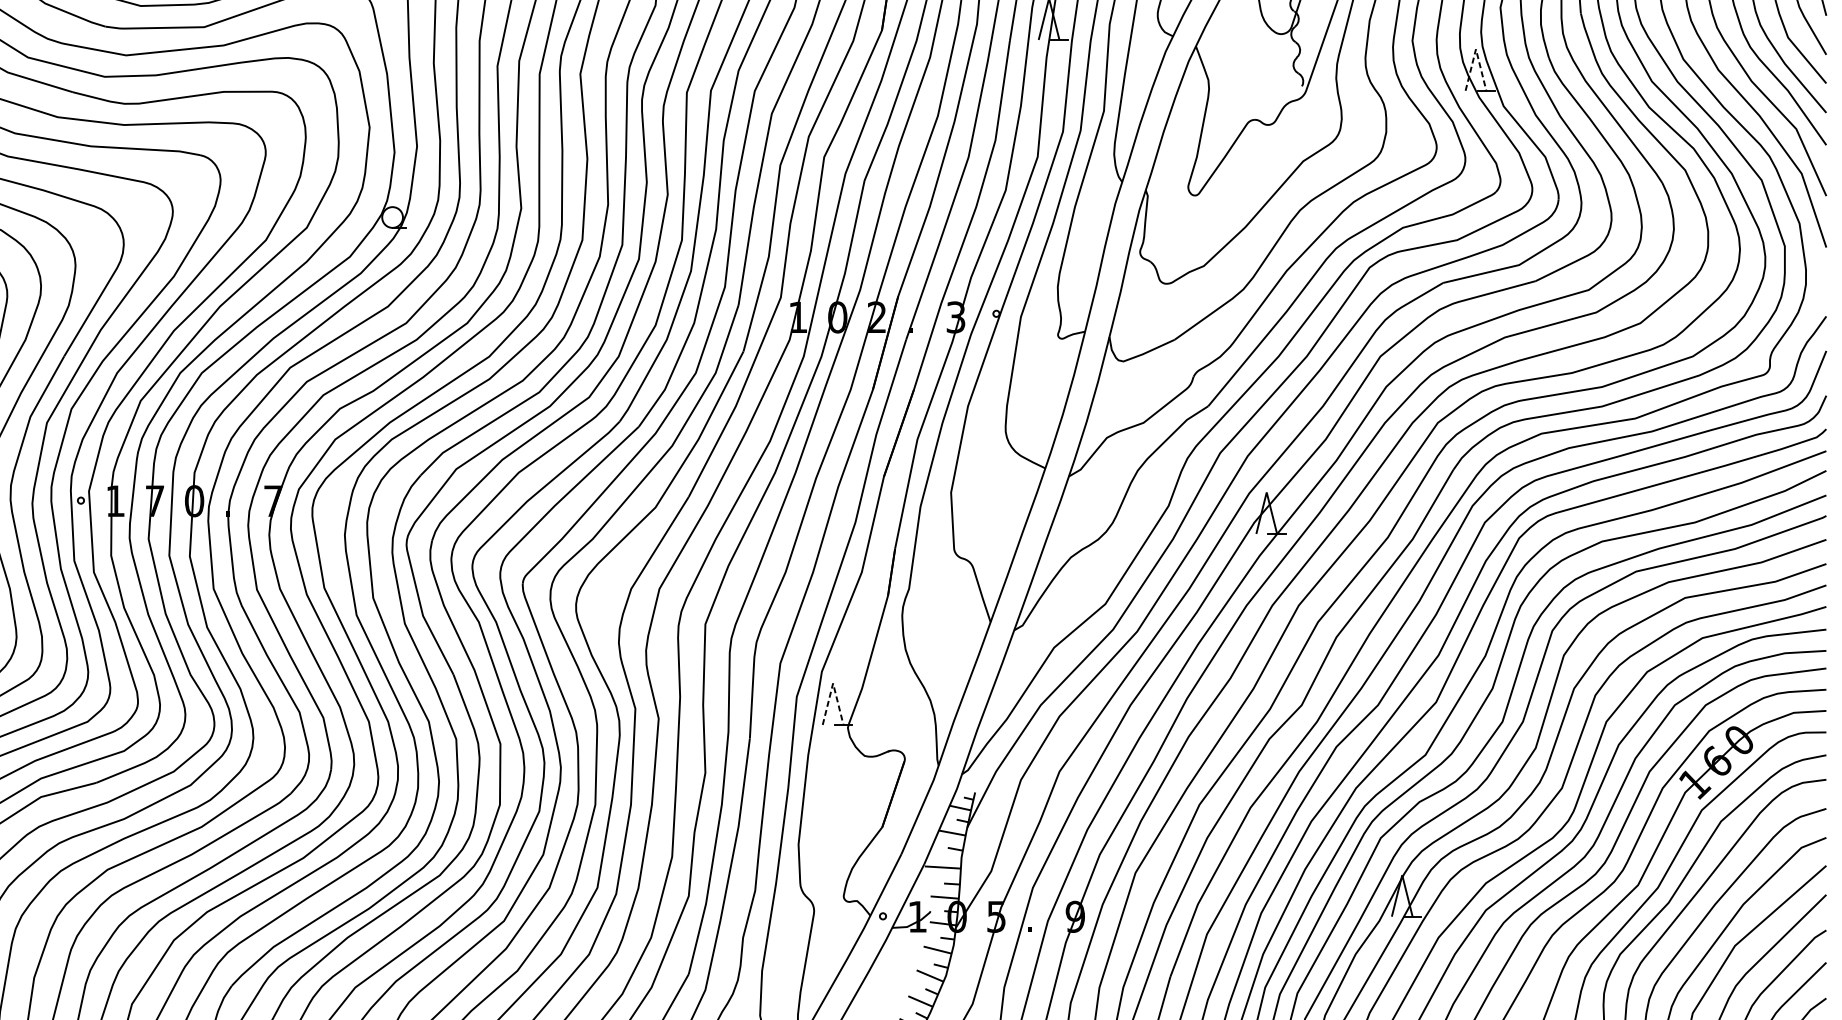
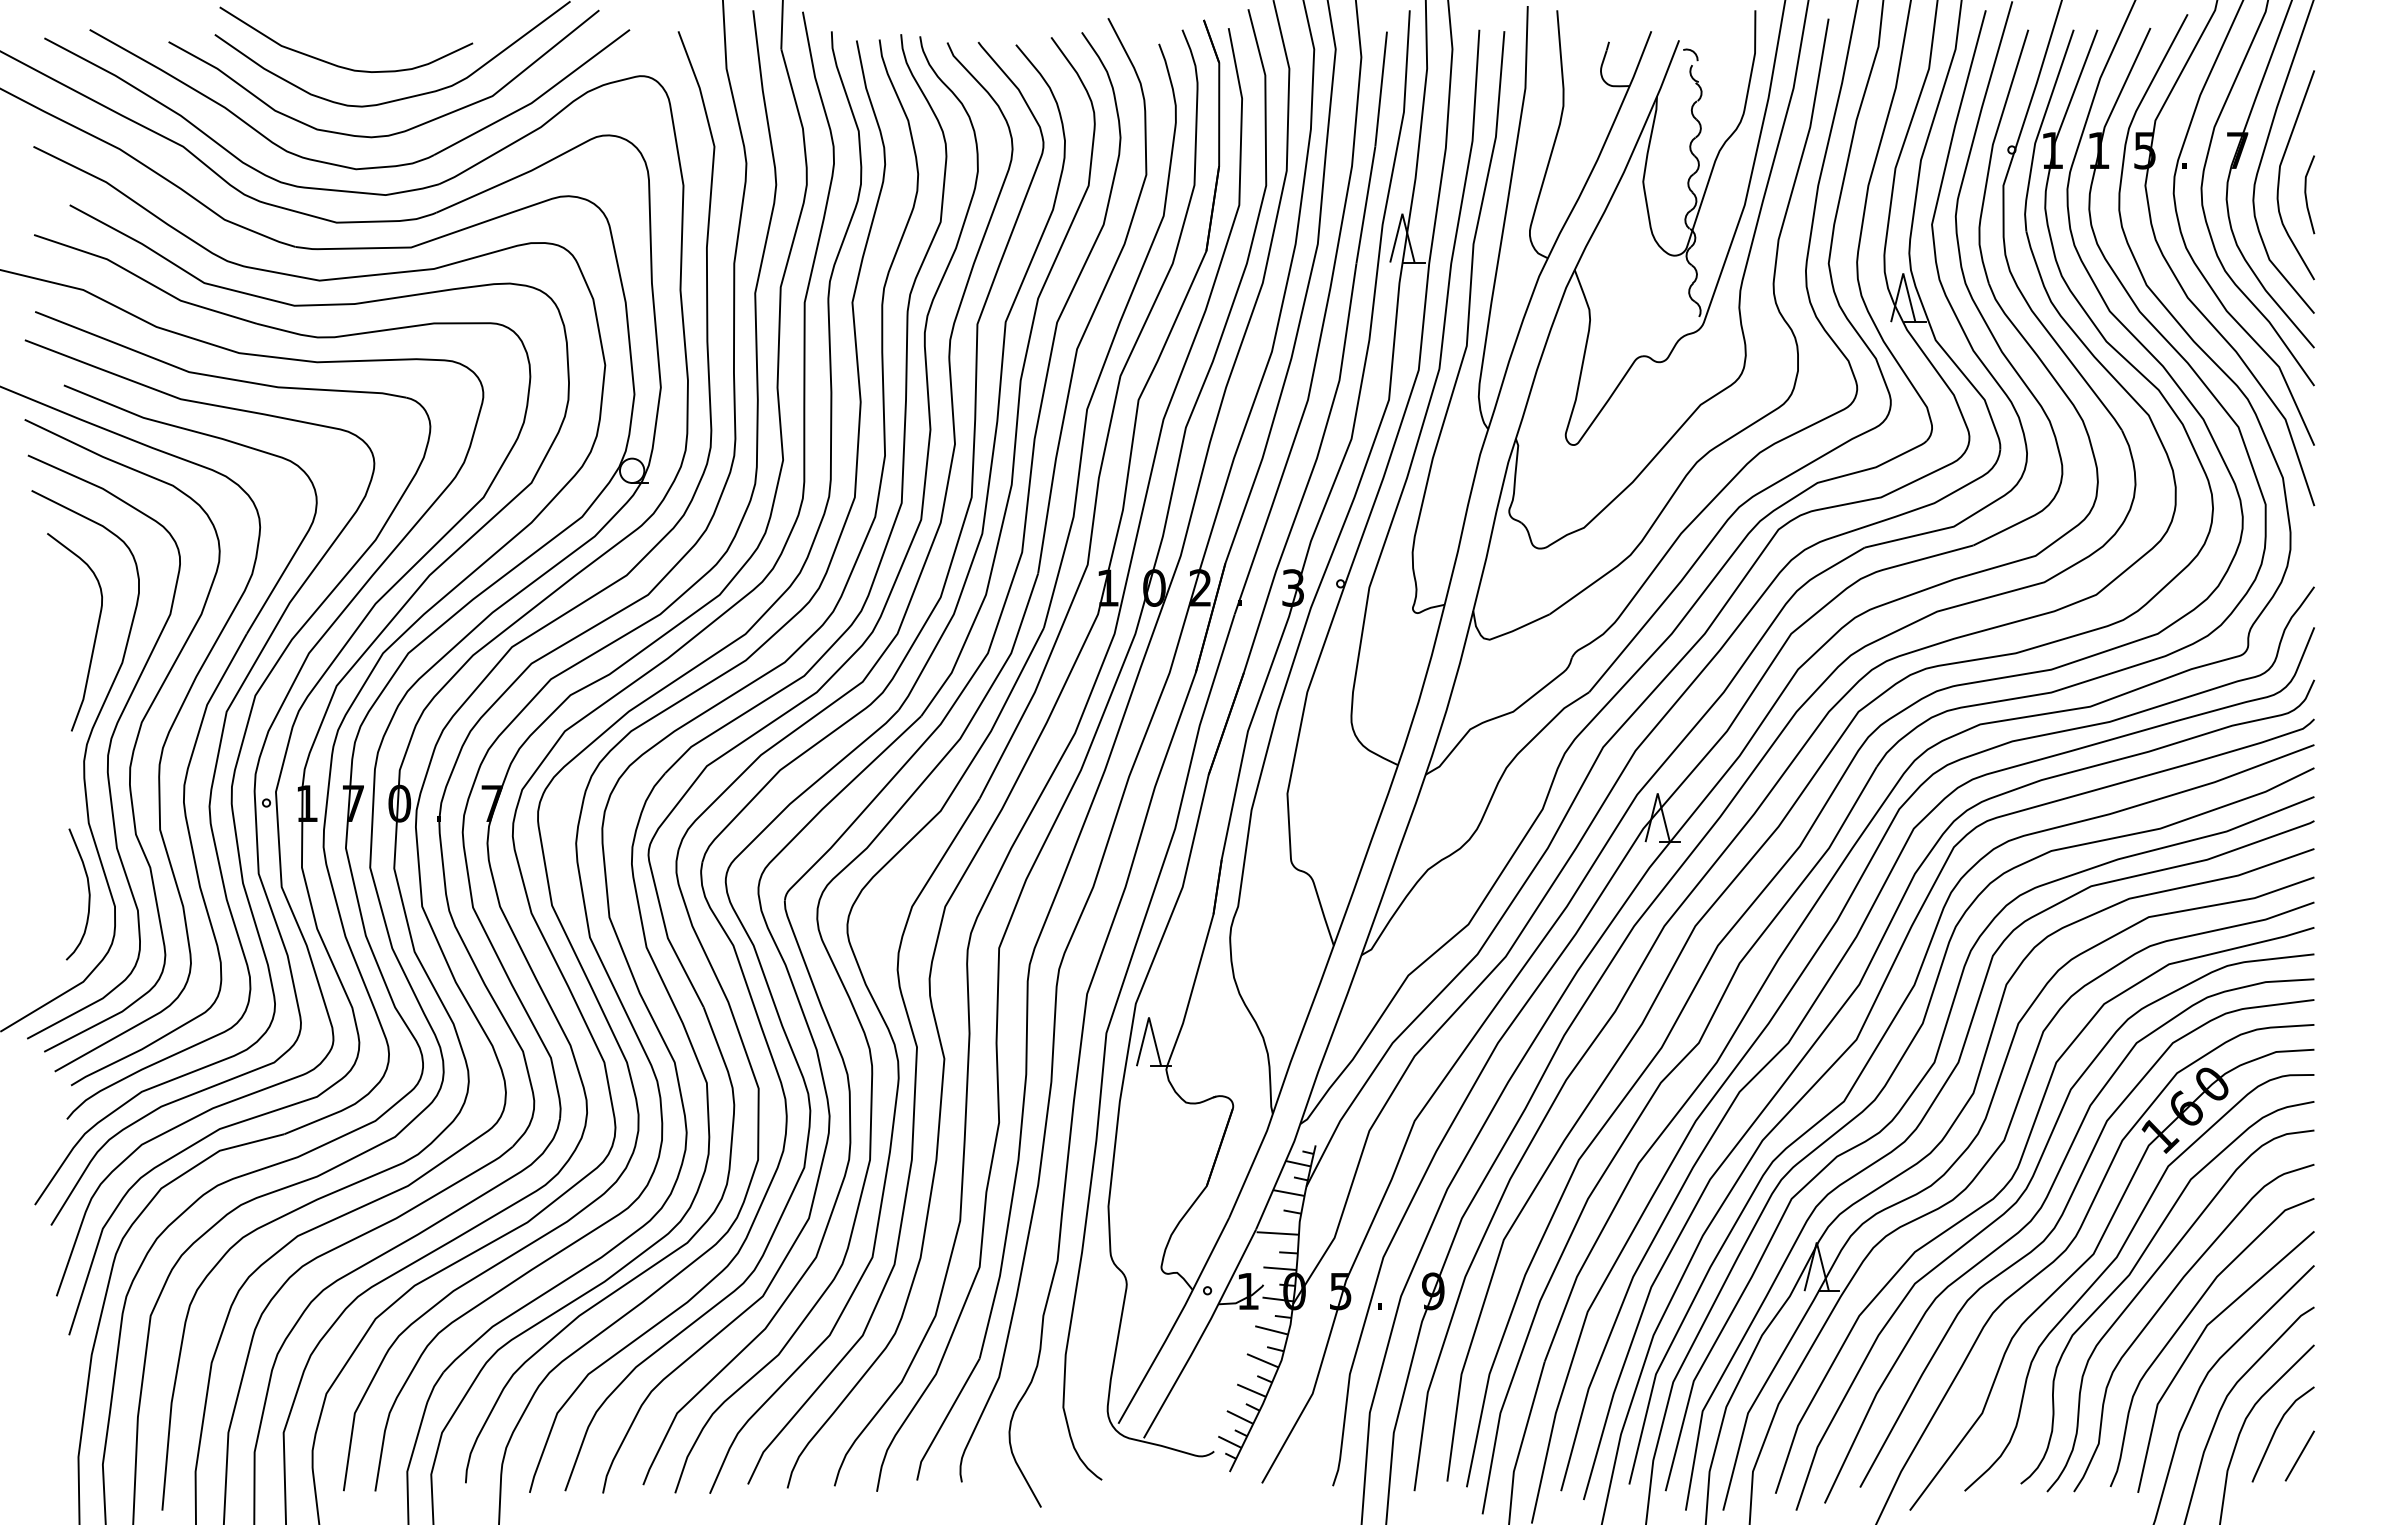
line: (1476, 49) -> (1903, 273), dashed -> solid
line: (833, 683) -> (1149, 1017), dashed -> solid

